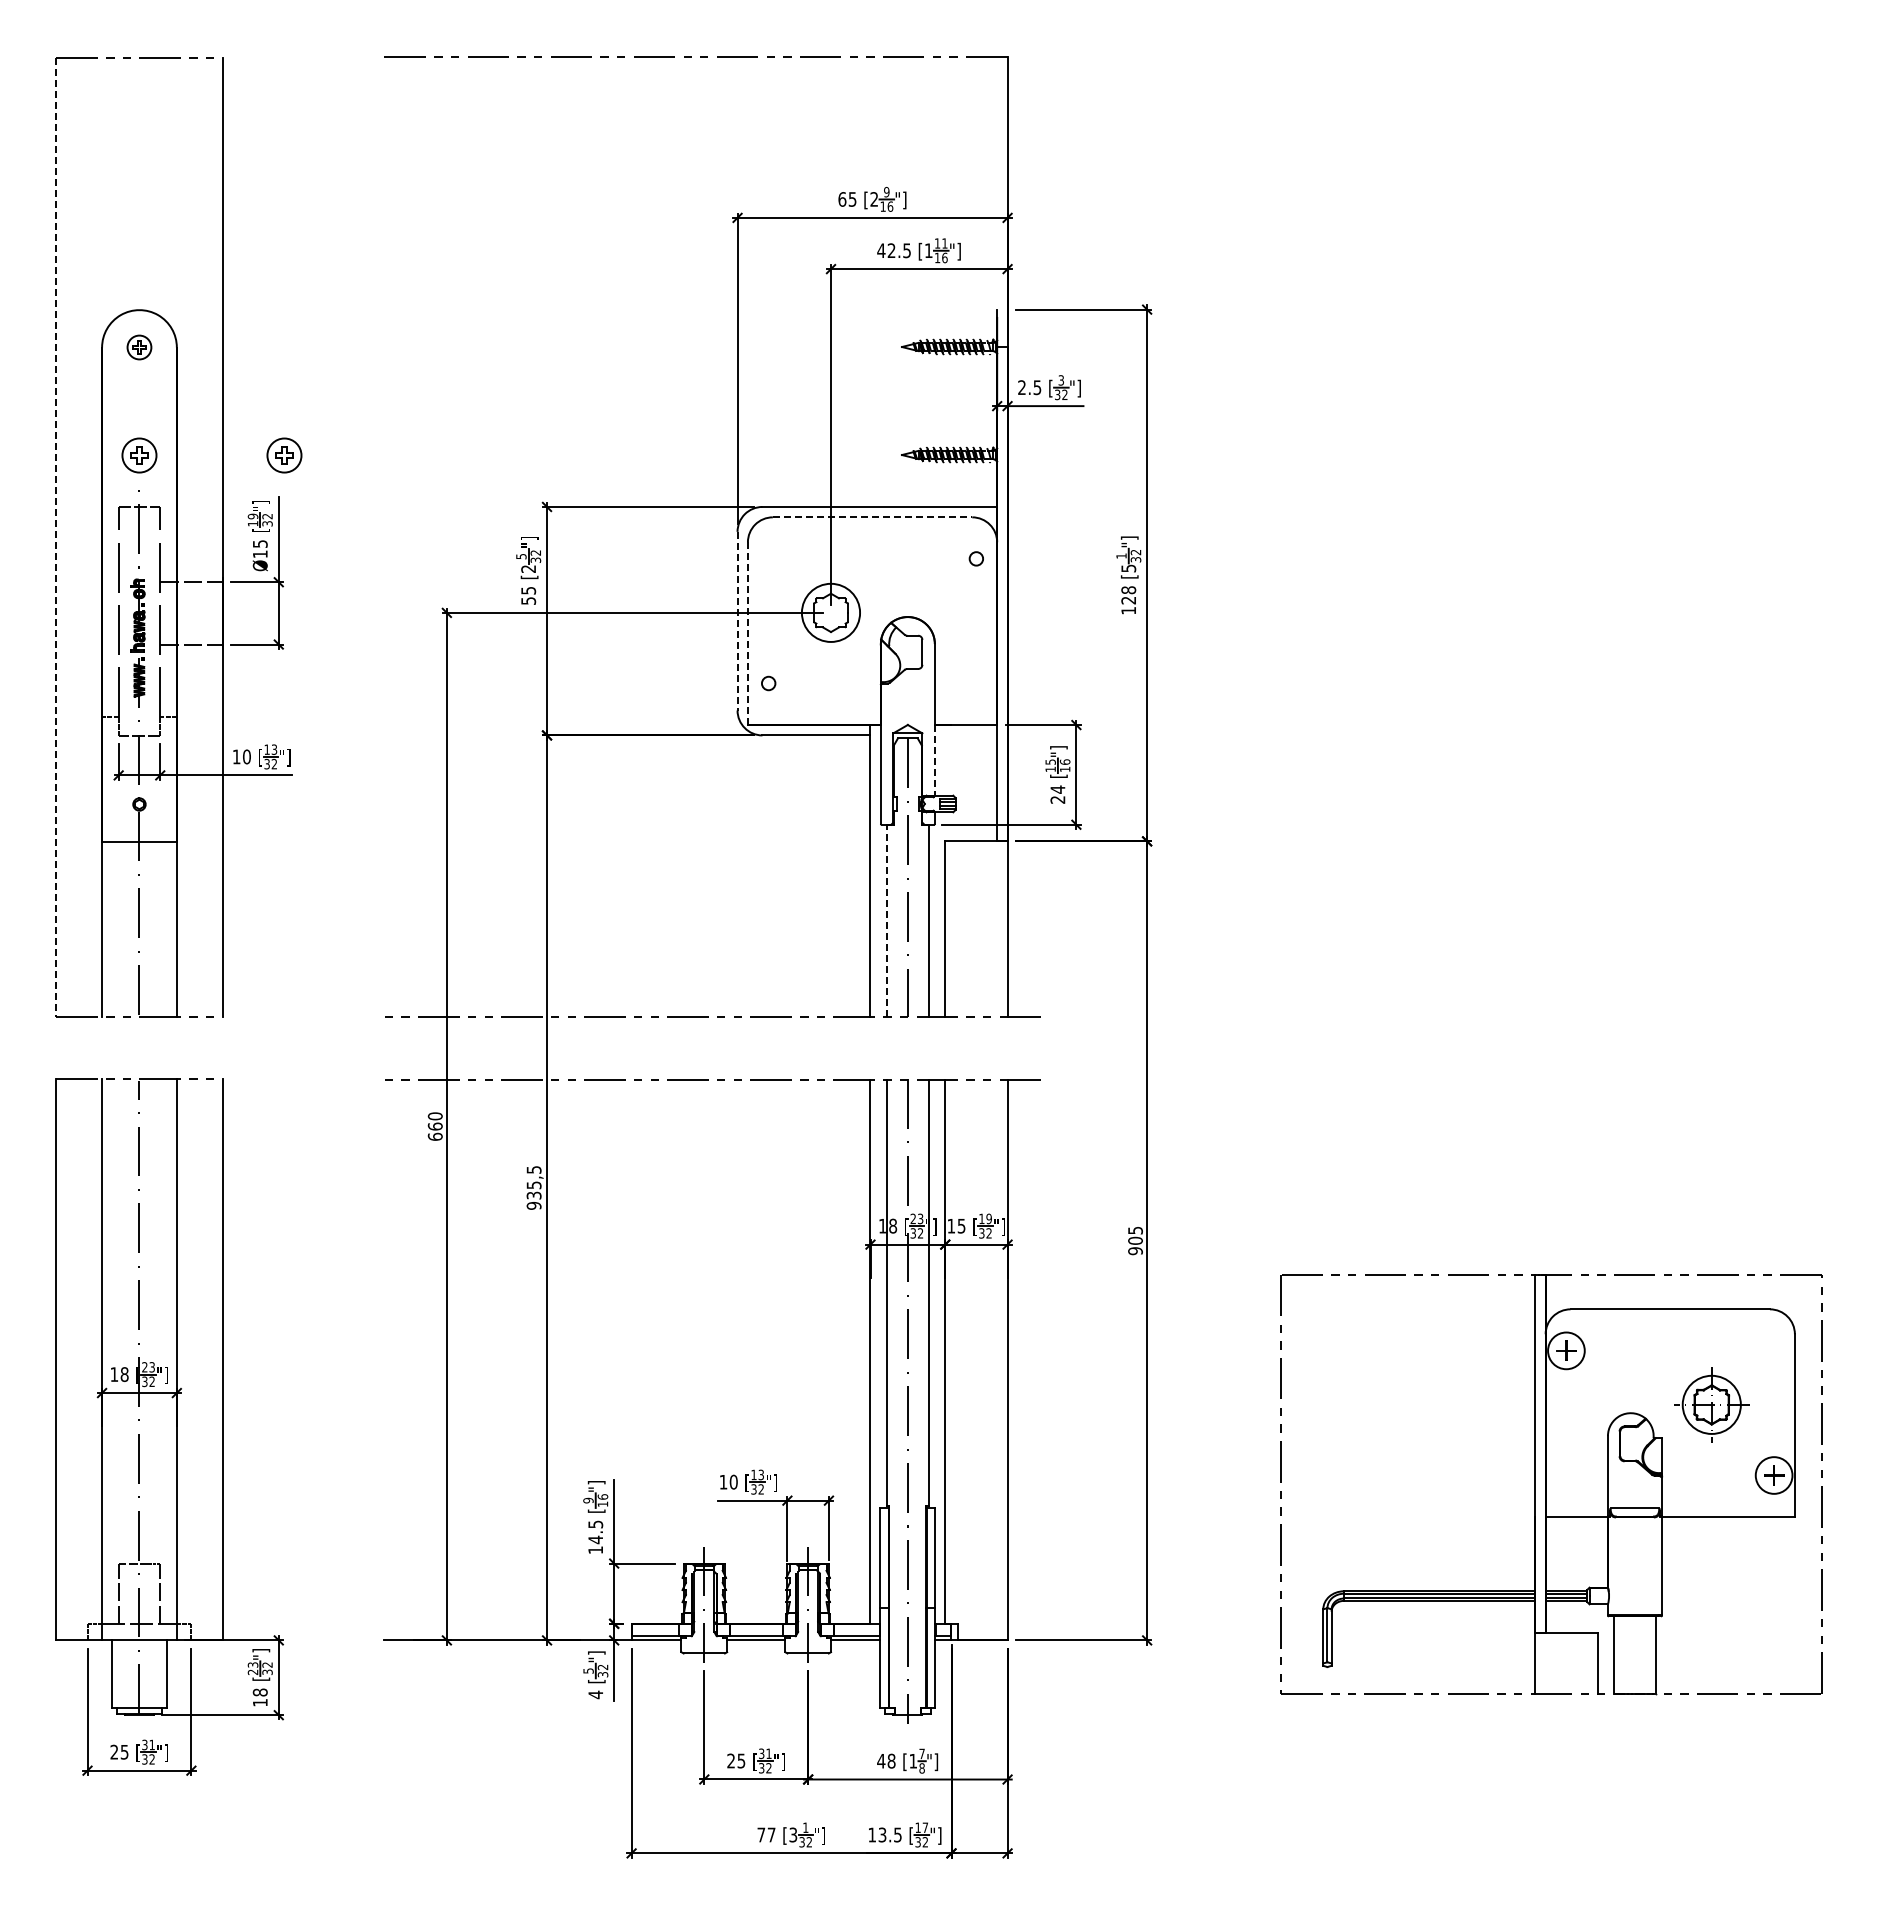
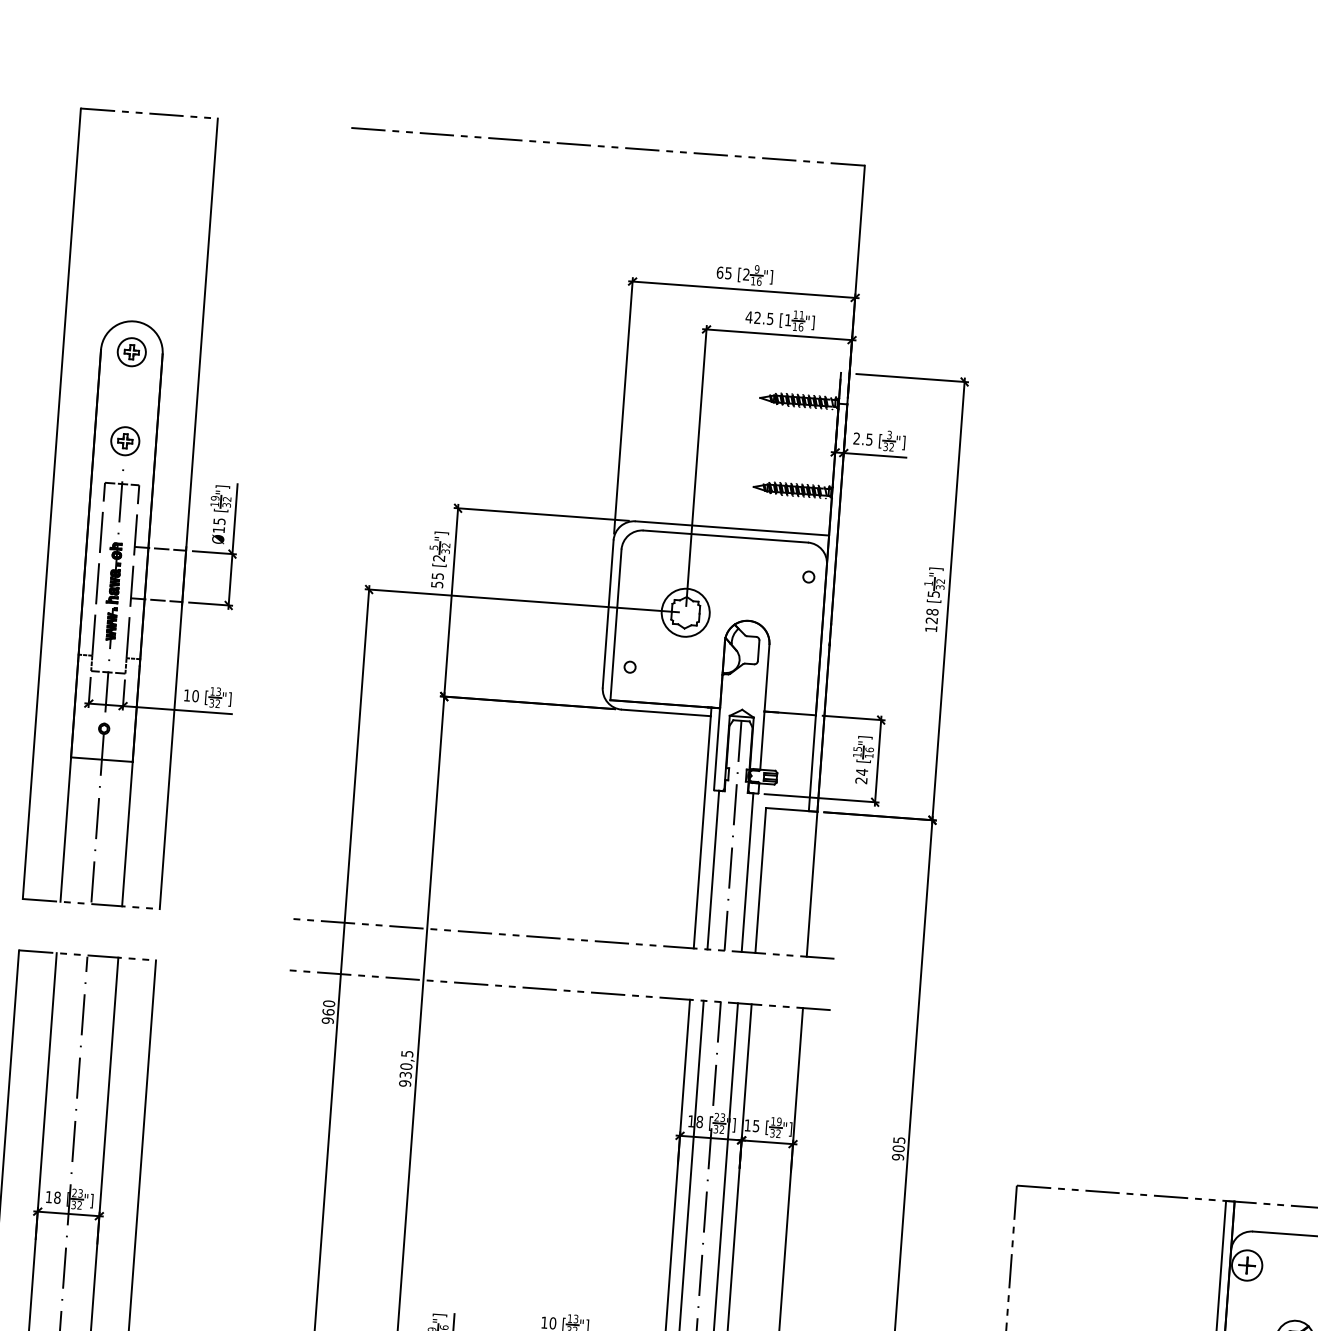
part: (139, 347) -> (131, 352), size x1.43
part: (284, 455) -> (244, 449), removed
line: (872, 517) -> (725, 536), dashed -> solid
line: (56, 537) -> (51, 503), dashed -> solid
line: (737, 621) -> (608, 614), dashed -> solid
line: (747, 633) -> (615, 624), dashed -> solid
line: (934, 761) -> (762, 741), dashed -> solid
line: (887, 920) -> (713, 869), dashed -> solid
text: (434, 1136) -> (327, 1020), 660 -> 960
text: (533, 1185) -> (405, 1066), 935,5 -> 930,5

